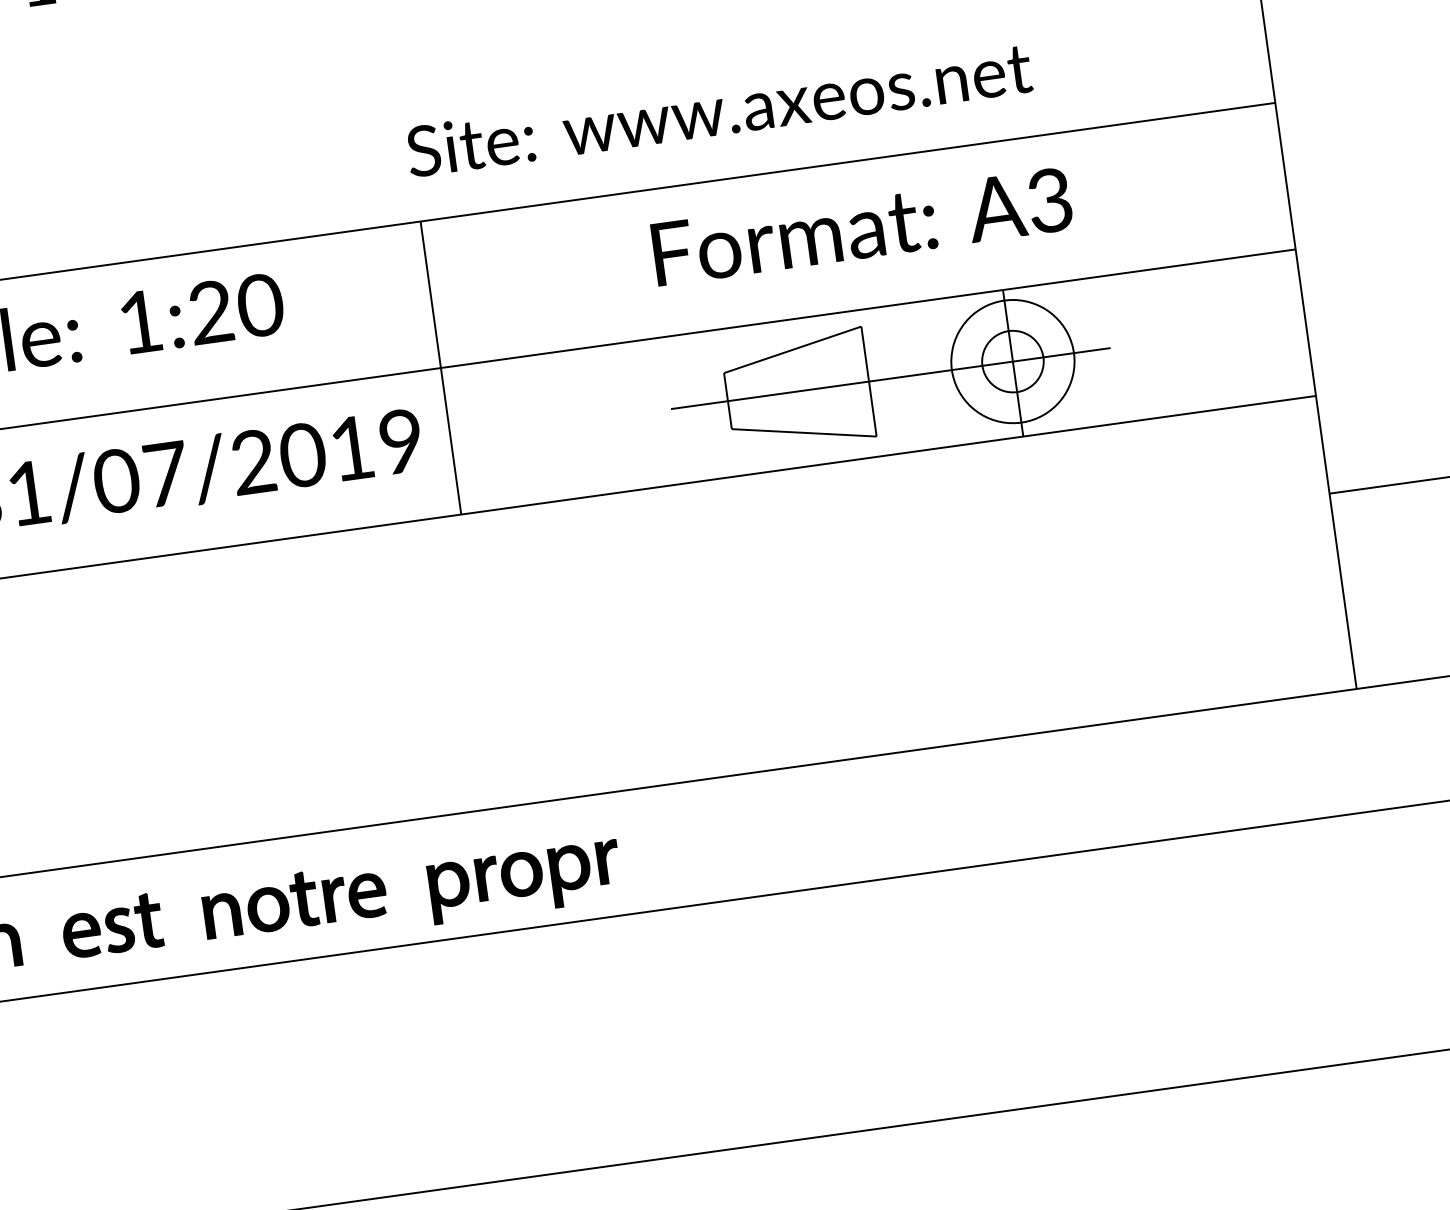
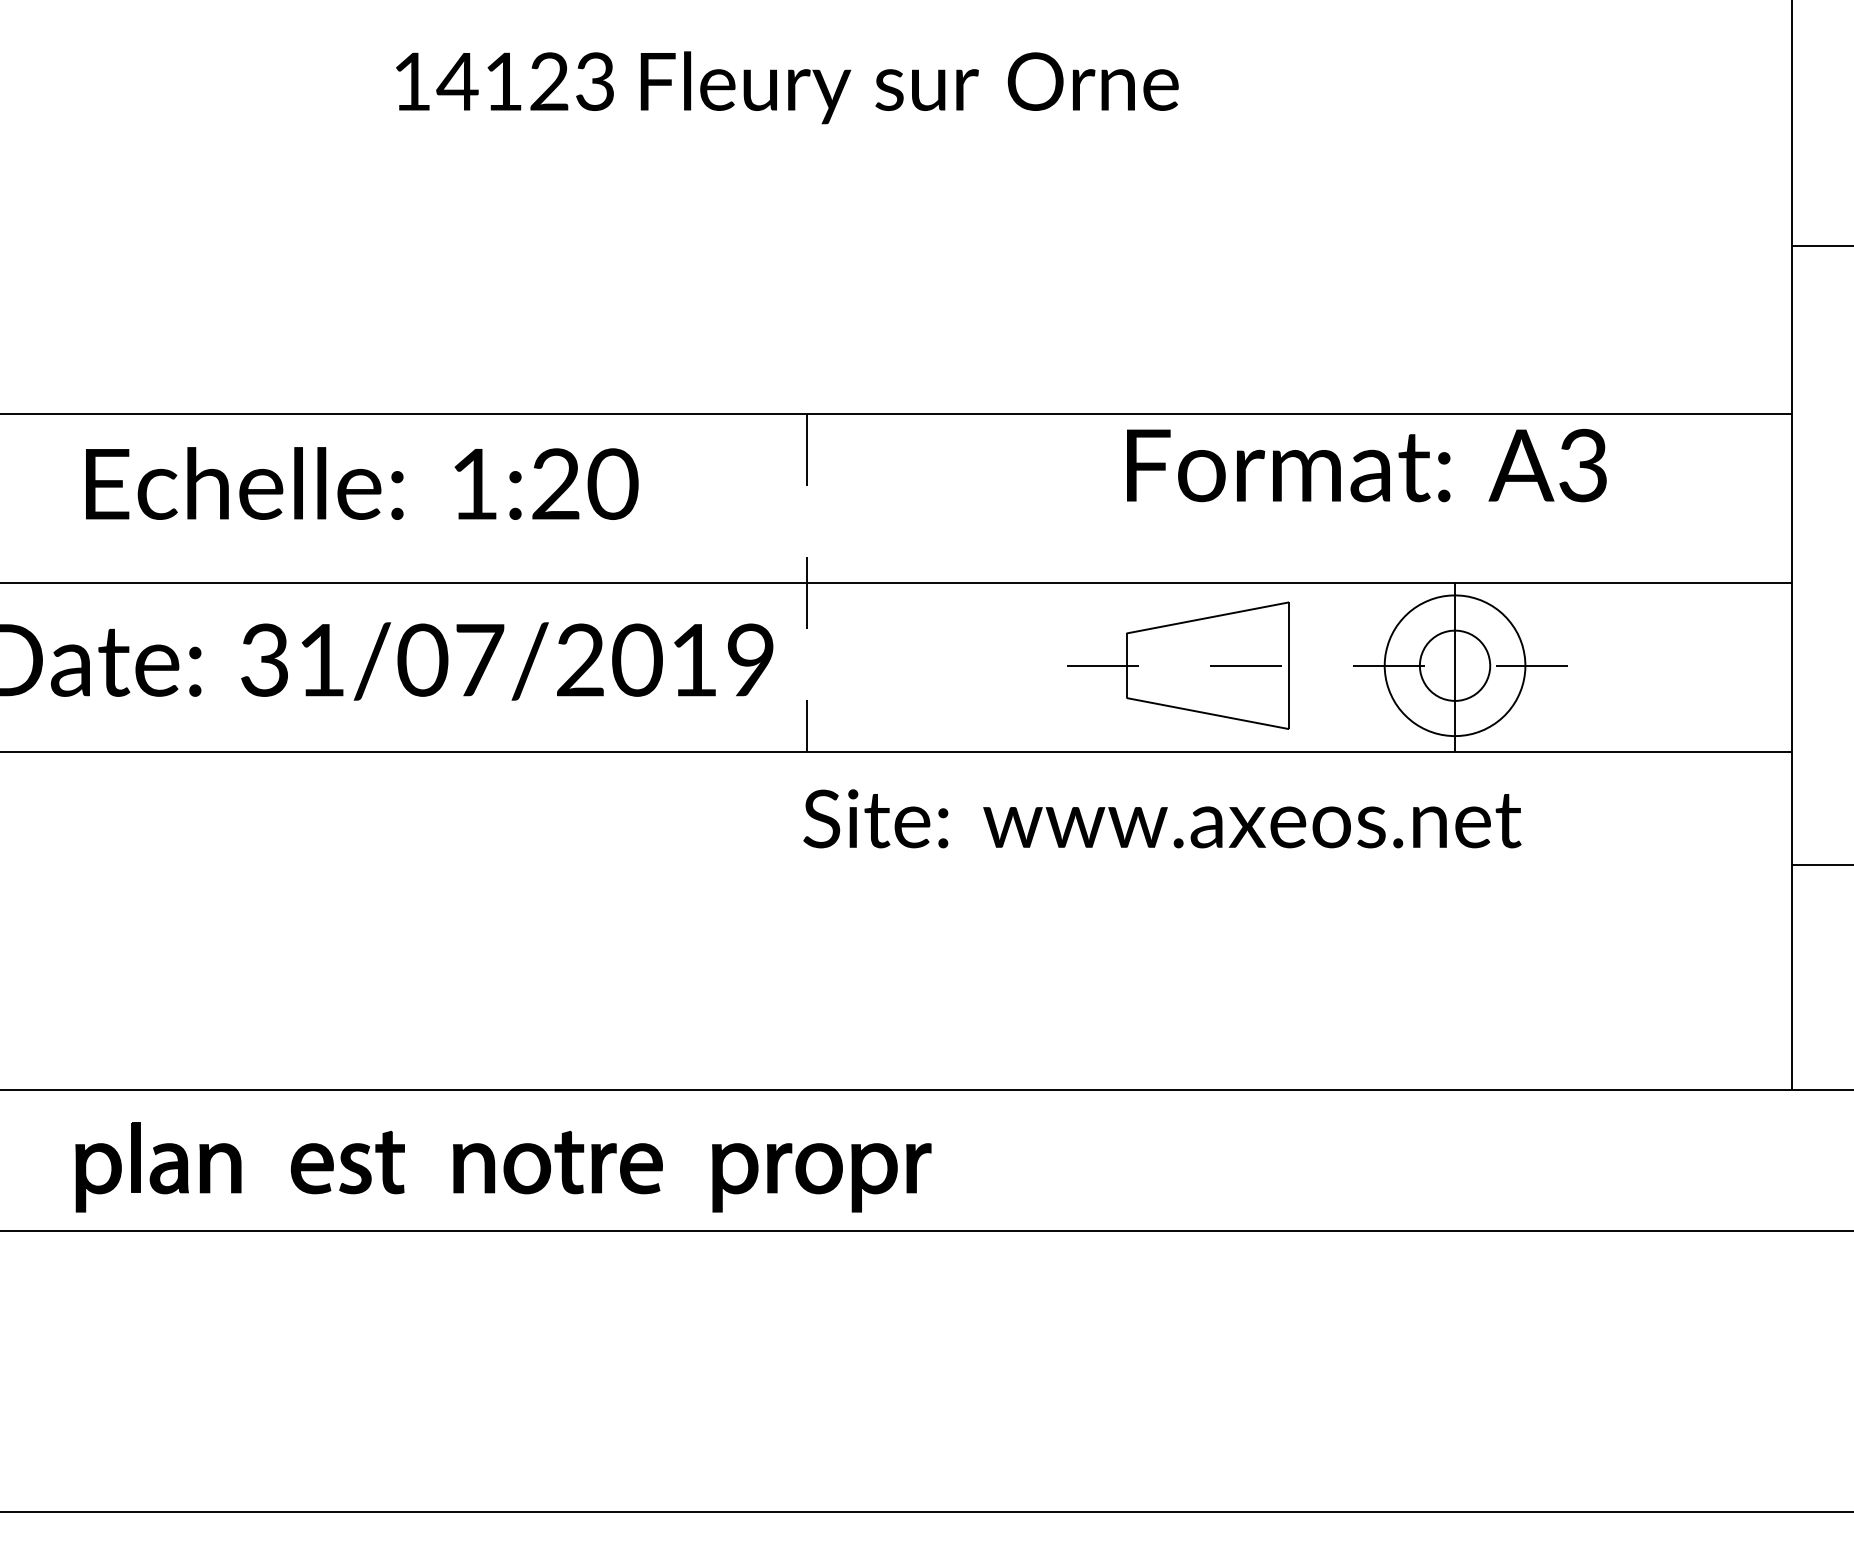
text: (719, 109) -> (1162, 818), moved
text: (861, 226) -> (1366, 465), moved
line: (441, 368) -> (807, 583), solid -> dashed
line: (890, 378) -> (1313, 665), solid -> dashed

